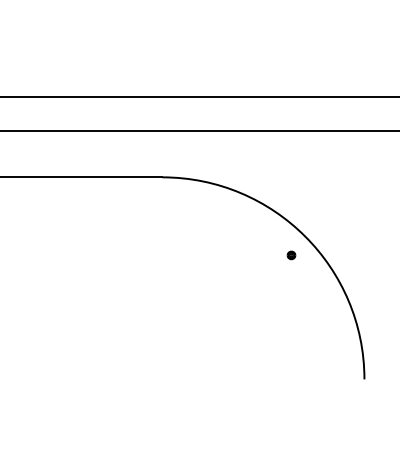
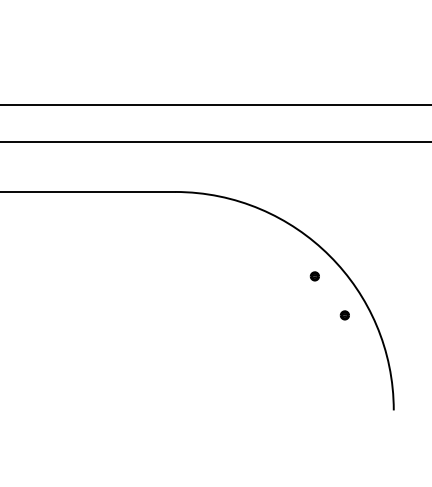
part: (318, 291) -> (344, 315), added

